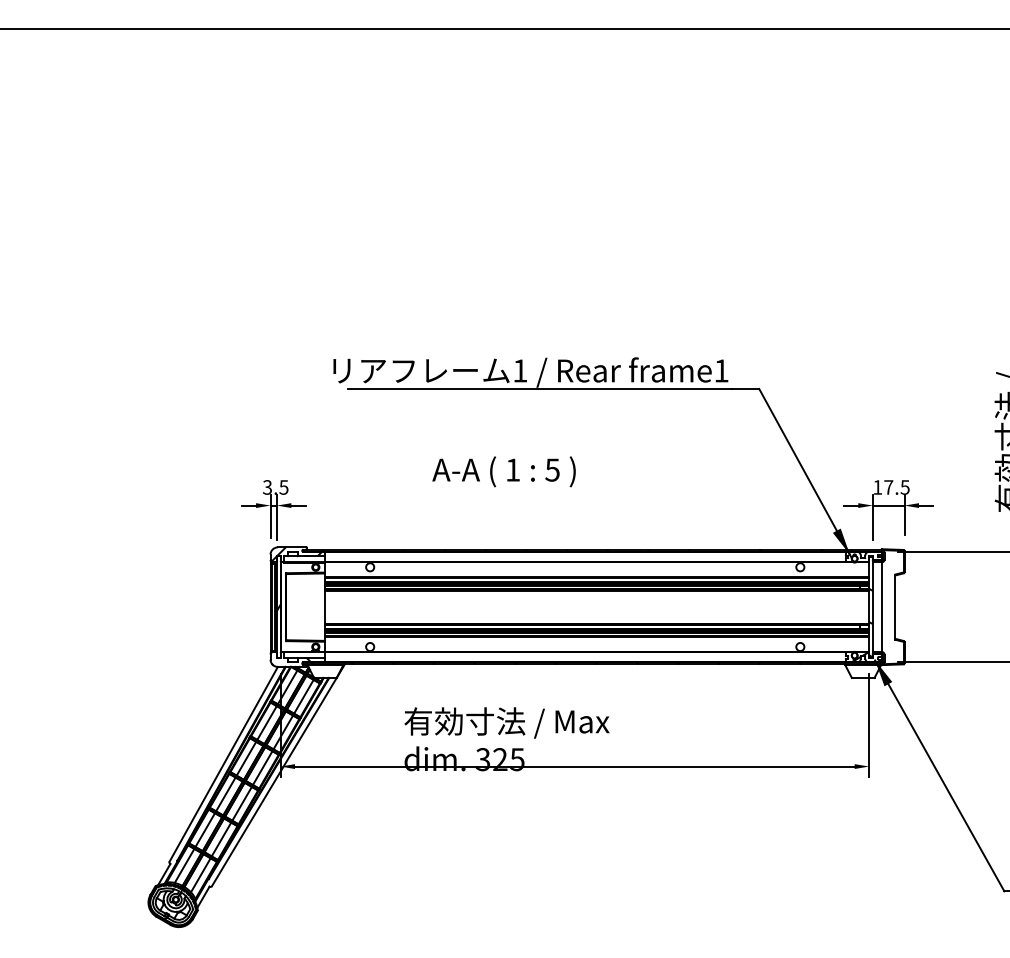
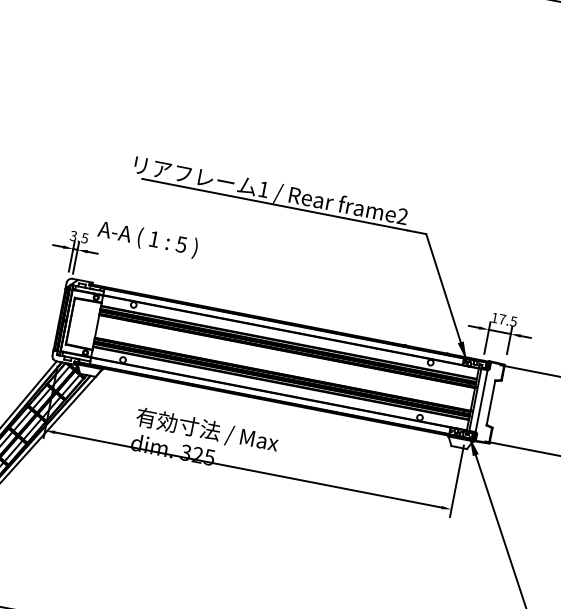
text: (721, 370) -> (402, 216), frame1 -> frame2
text: (503, 471) -> (147, 239), moved

